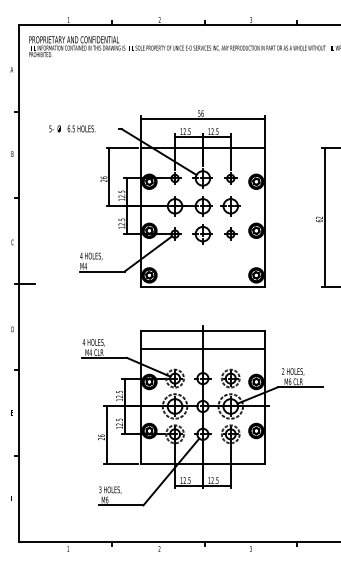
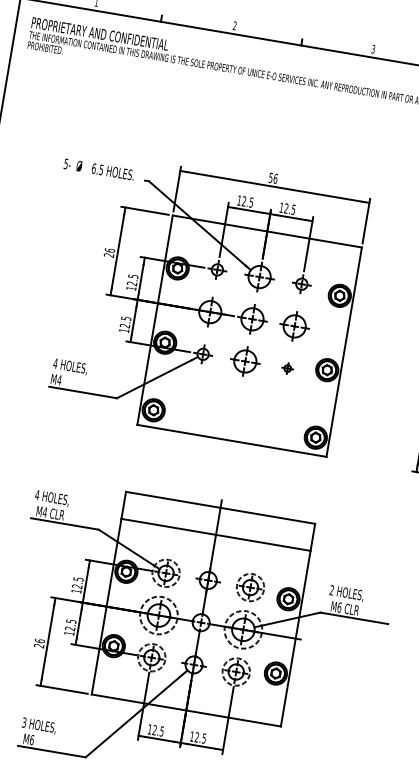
text: (72, 128) -> (99, 169), moved
part: (230, 233) -> (287, 367), size x0.6

